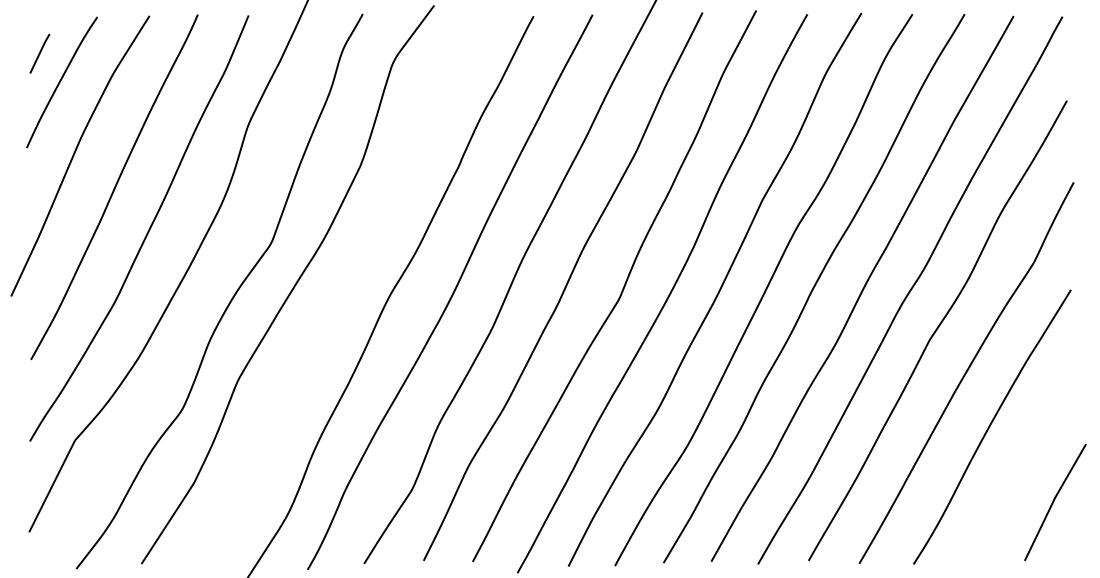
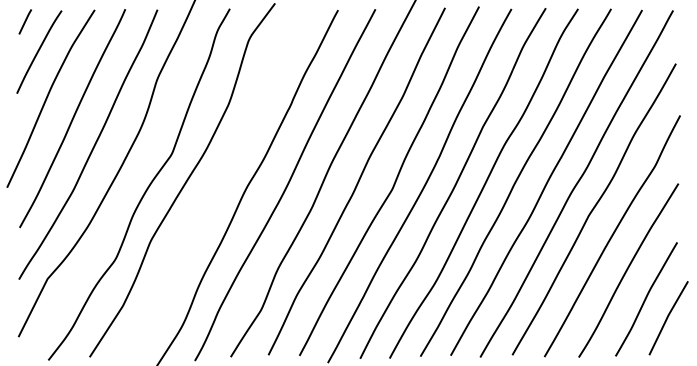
line: (38, 53) -> (24, 21), moved
curve: (1020, 472) -> (646, 299), added

